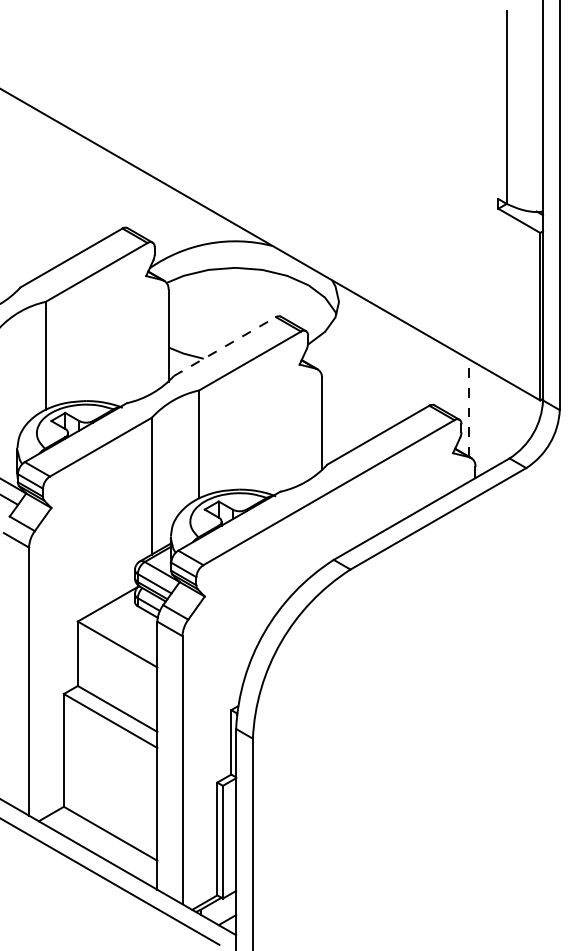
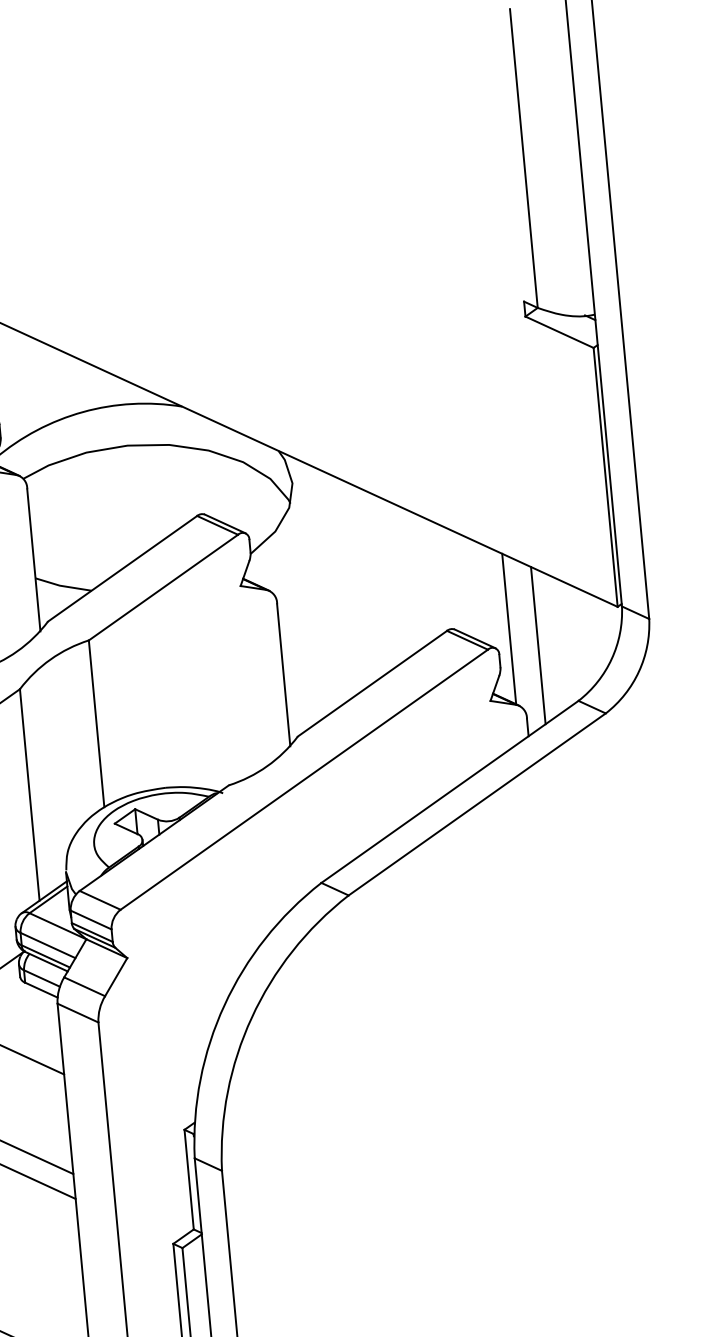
line: (224, 346) -> (121, 568), dashed -> solid
line: (469, 408) -> (509, 629), dashed -> solid
line: (487, 420) -> (538, 645), added

